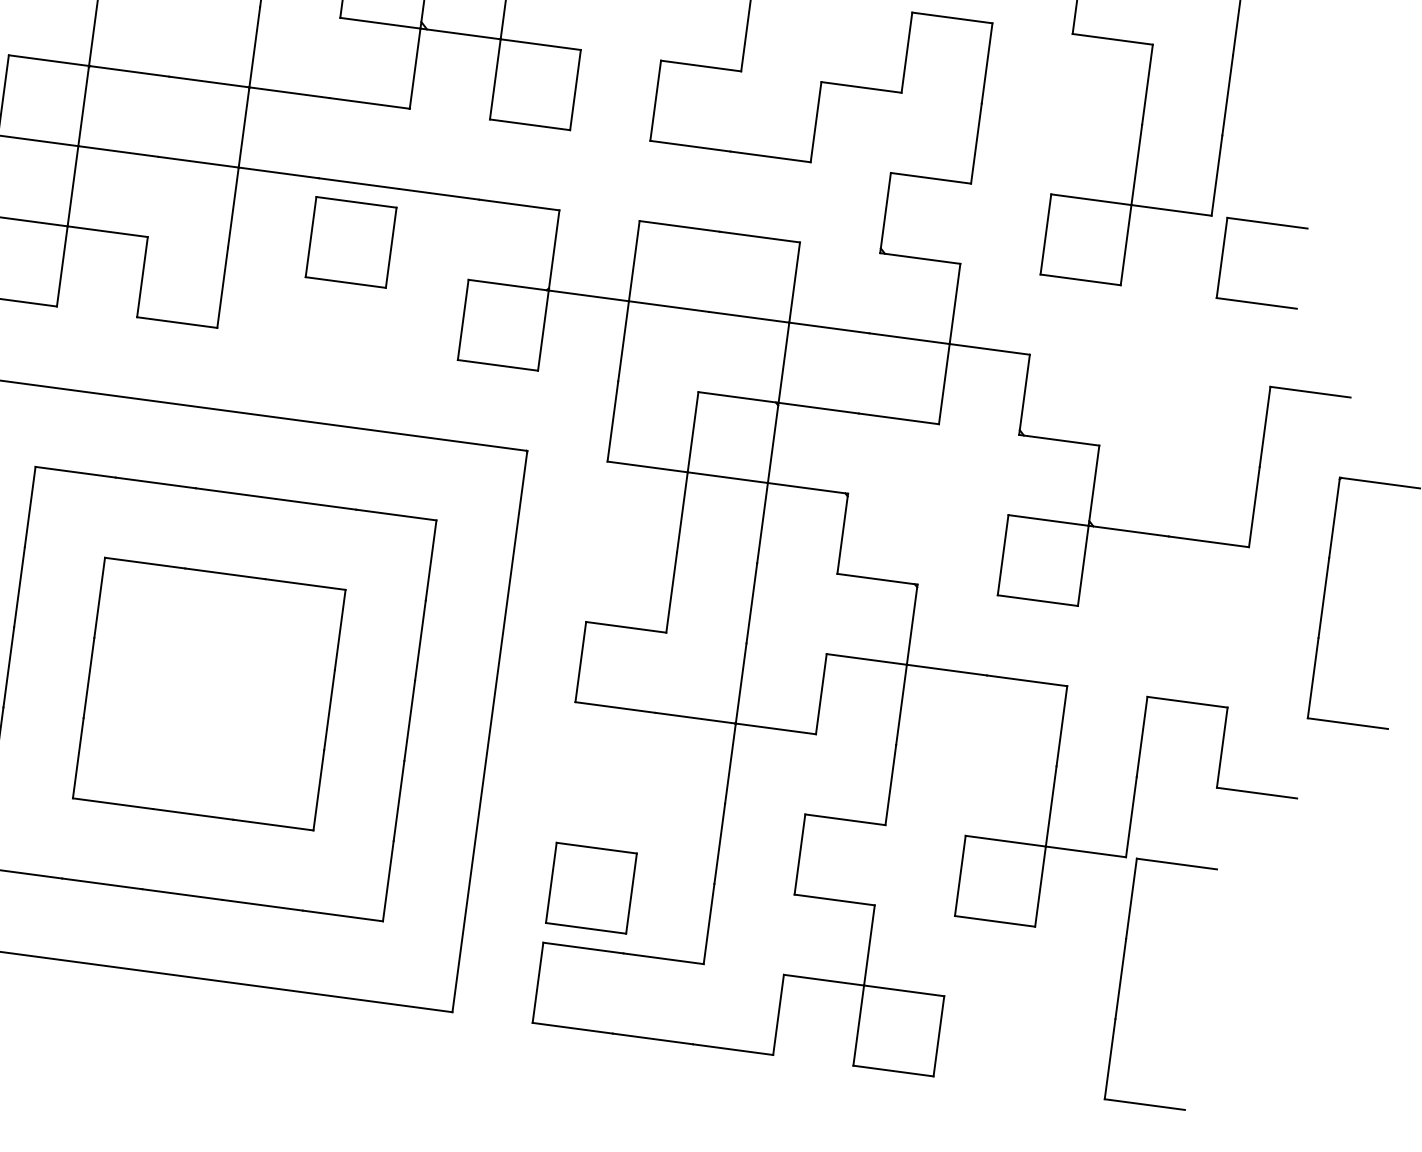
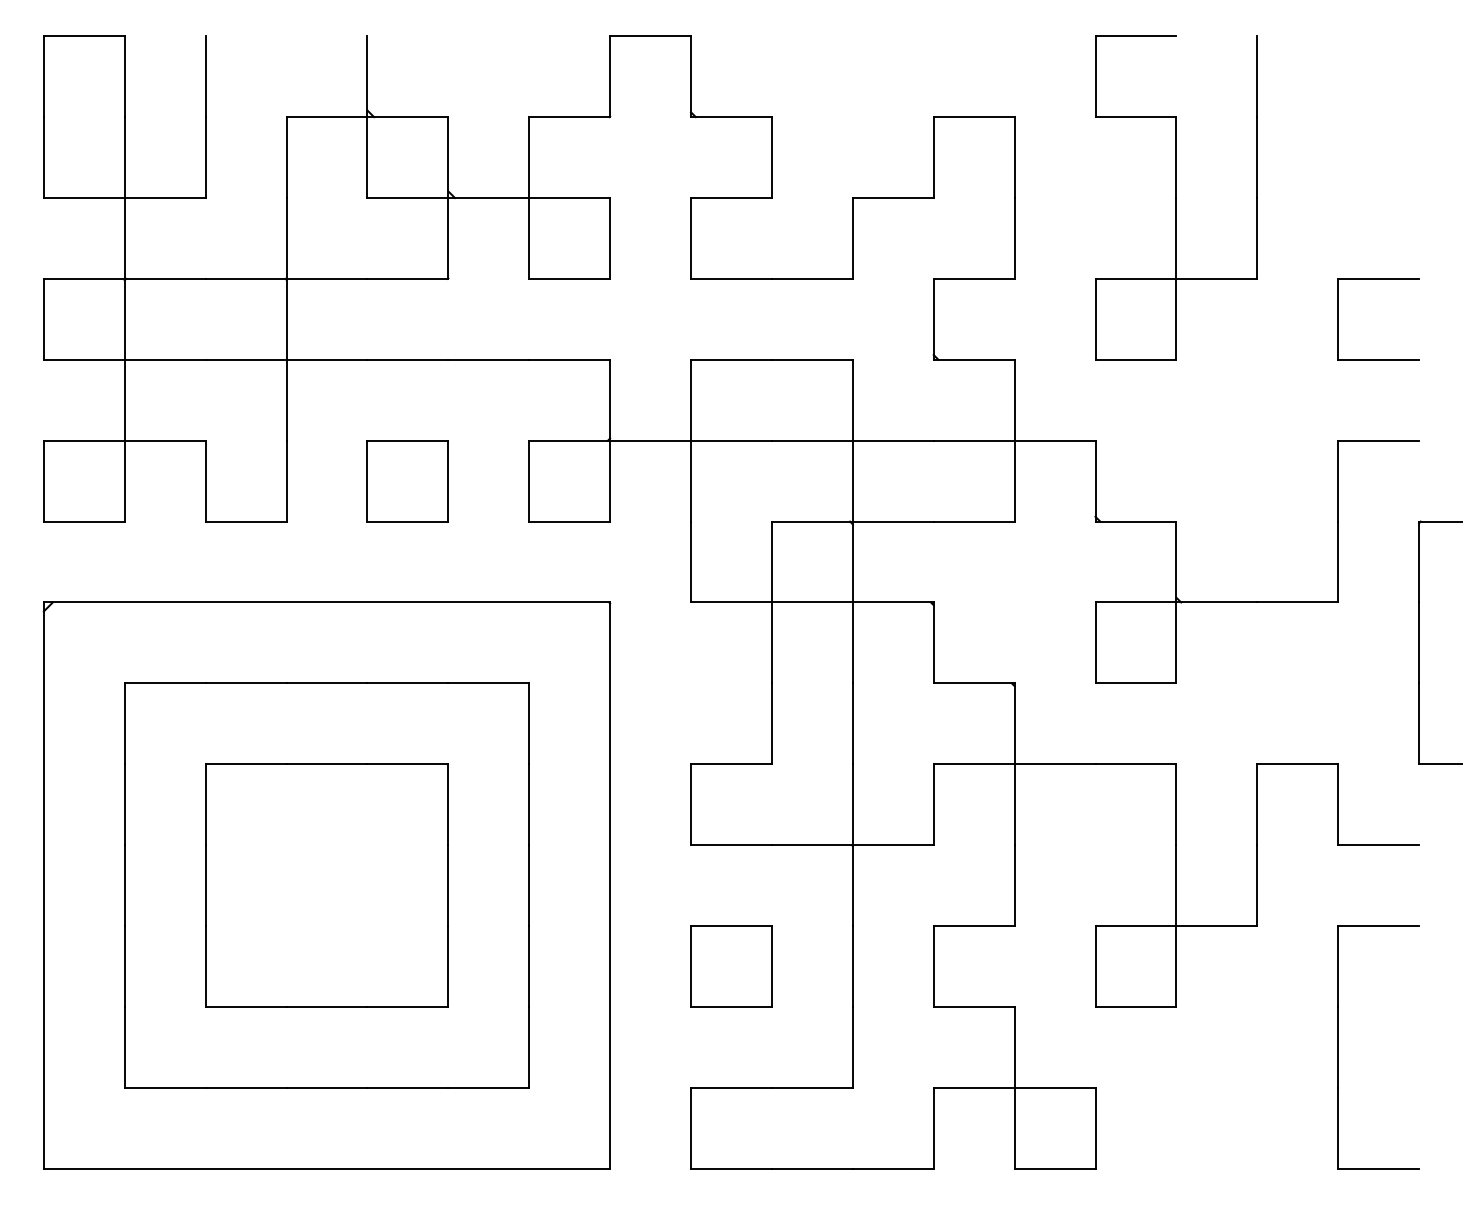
part: (1267, 223) -> (1378, 279), moved
part: (350, 242) -> (407, 481), moved
part: (591, 888) -> (731, 966), moved
part: (1121, 979) -> (1338, 1047), moved

